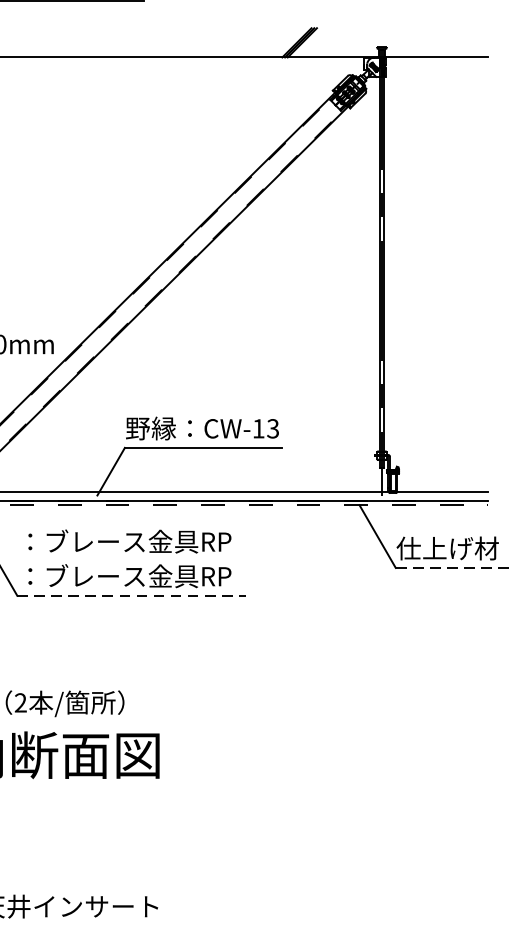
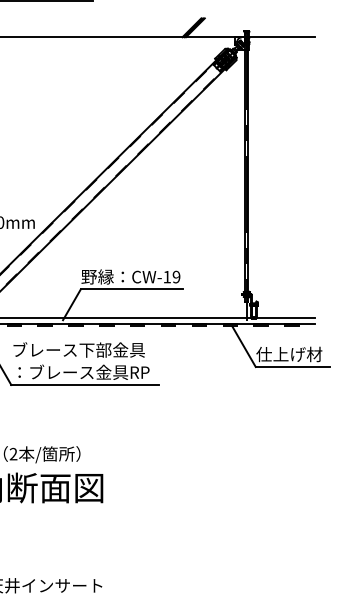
text: (273, 429) -> (176, 277), CW-13 -> CW-19
text: (125, 540) -> (81, 349), ：ブレース金具RP -> ブレース下部金具
line: (454, 568) -> (293, 367), dashed -> solid
line: (132, 596) -> (85, 385), dashed -> solid

